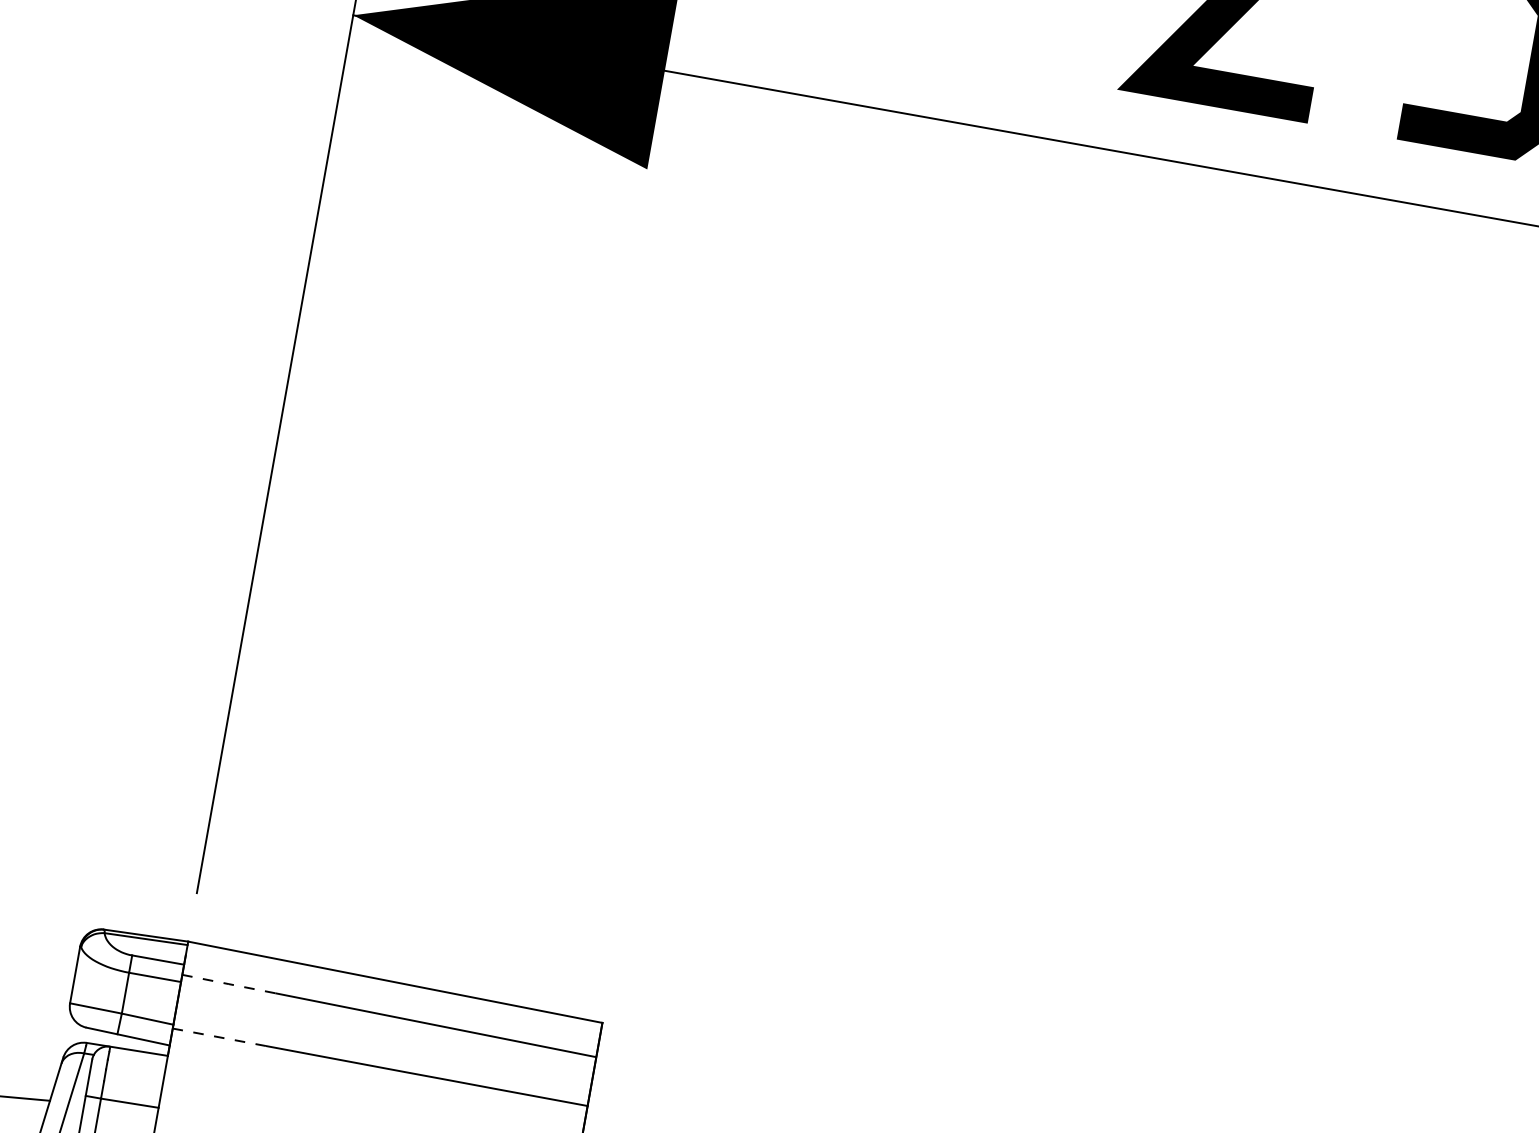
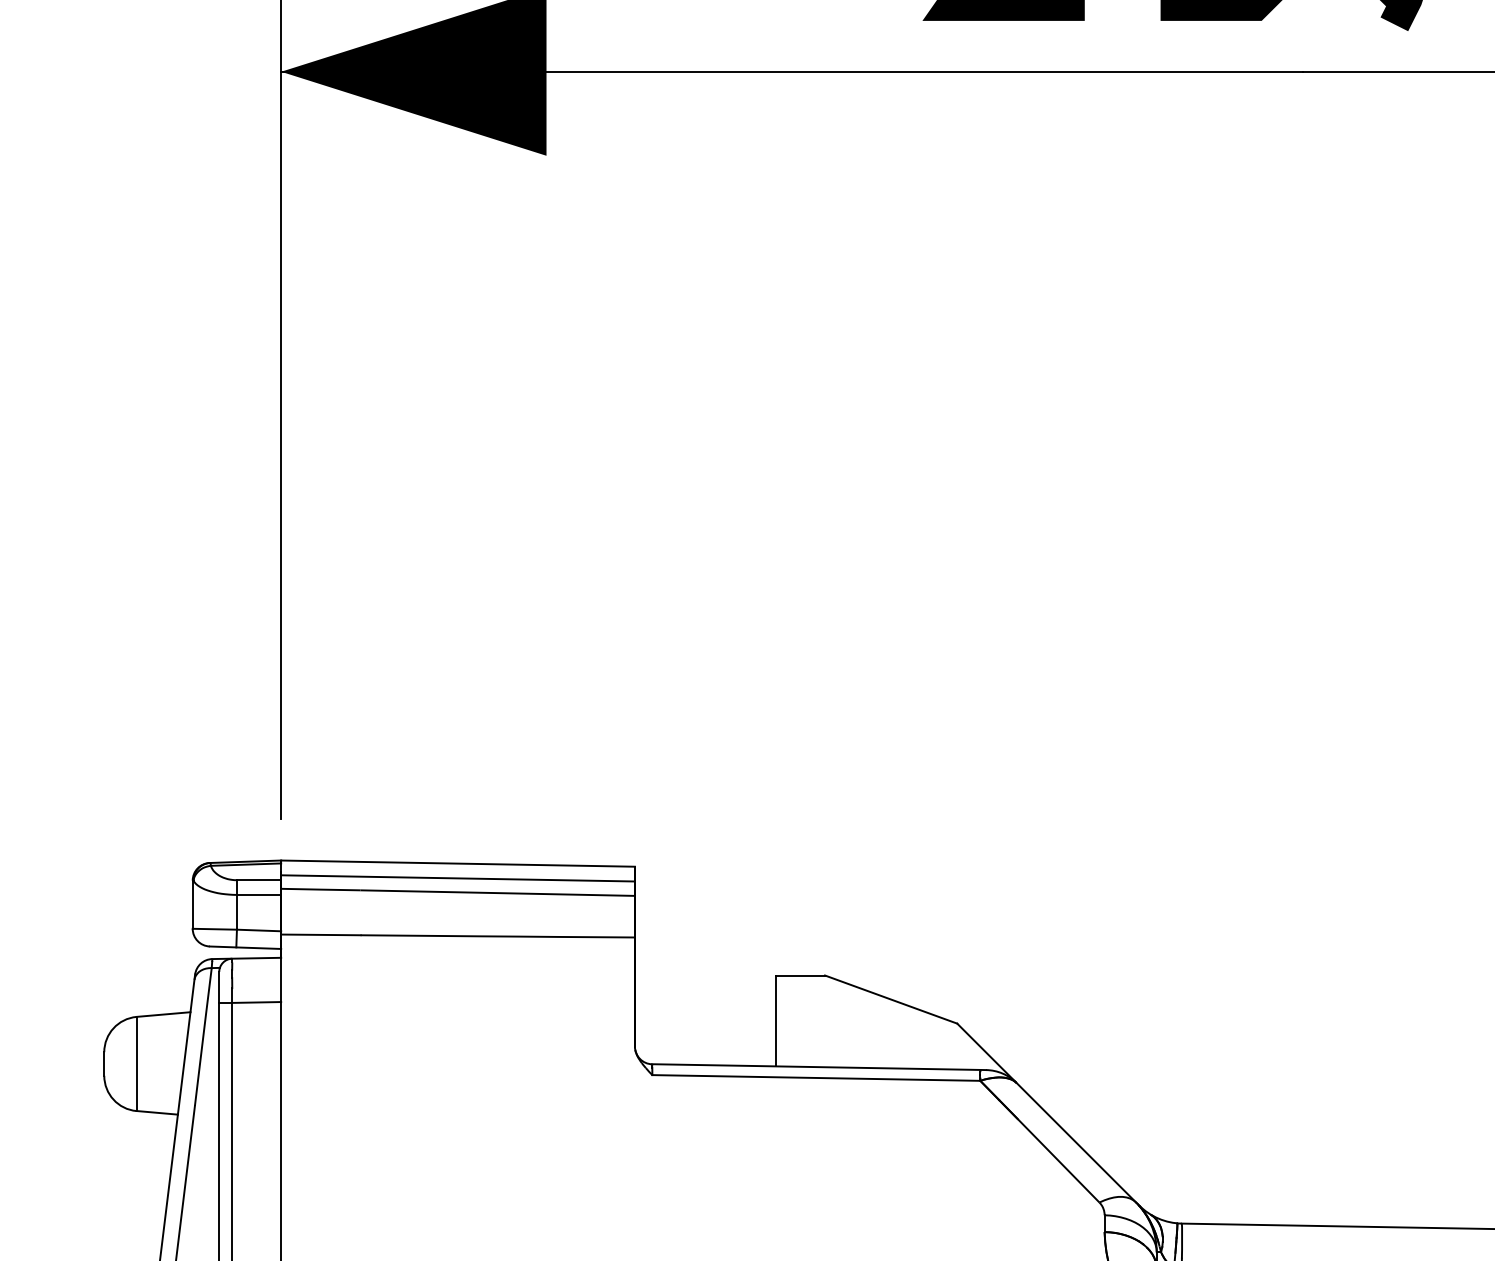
line: (228, 983) -> (320, 889), dashed -> solid
line: (391, 999) -> (457, 878), added
line: (218, 1036) -> (320, 934), dashed -> solid

